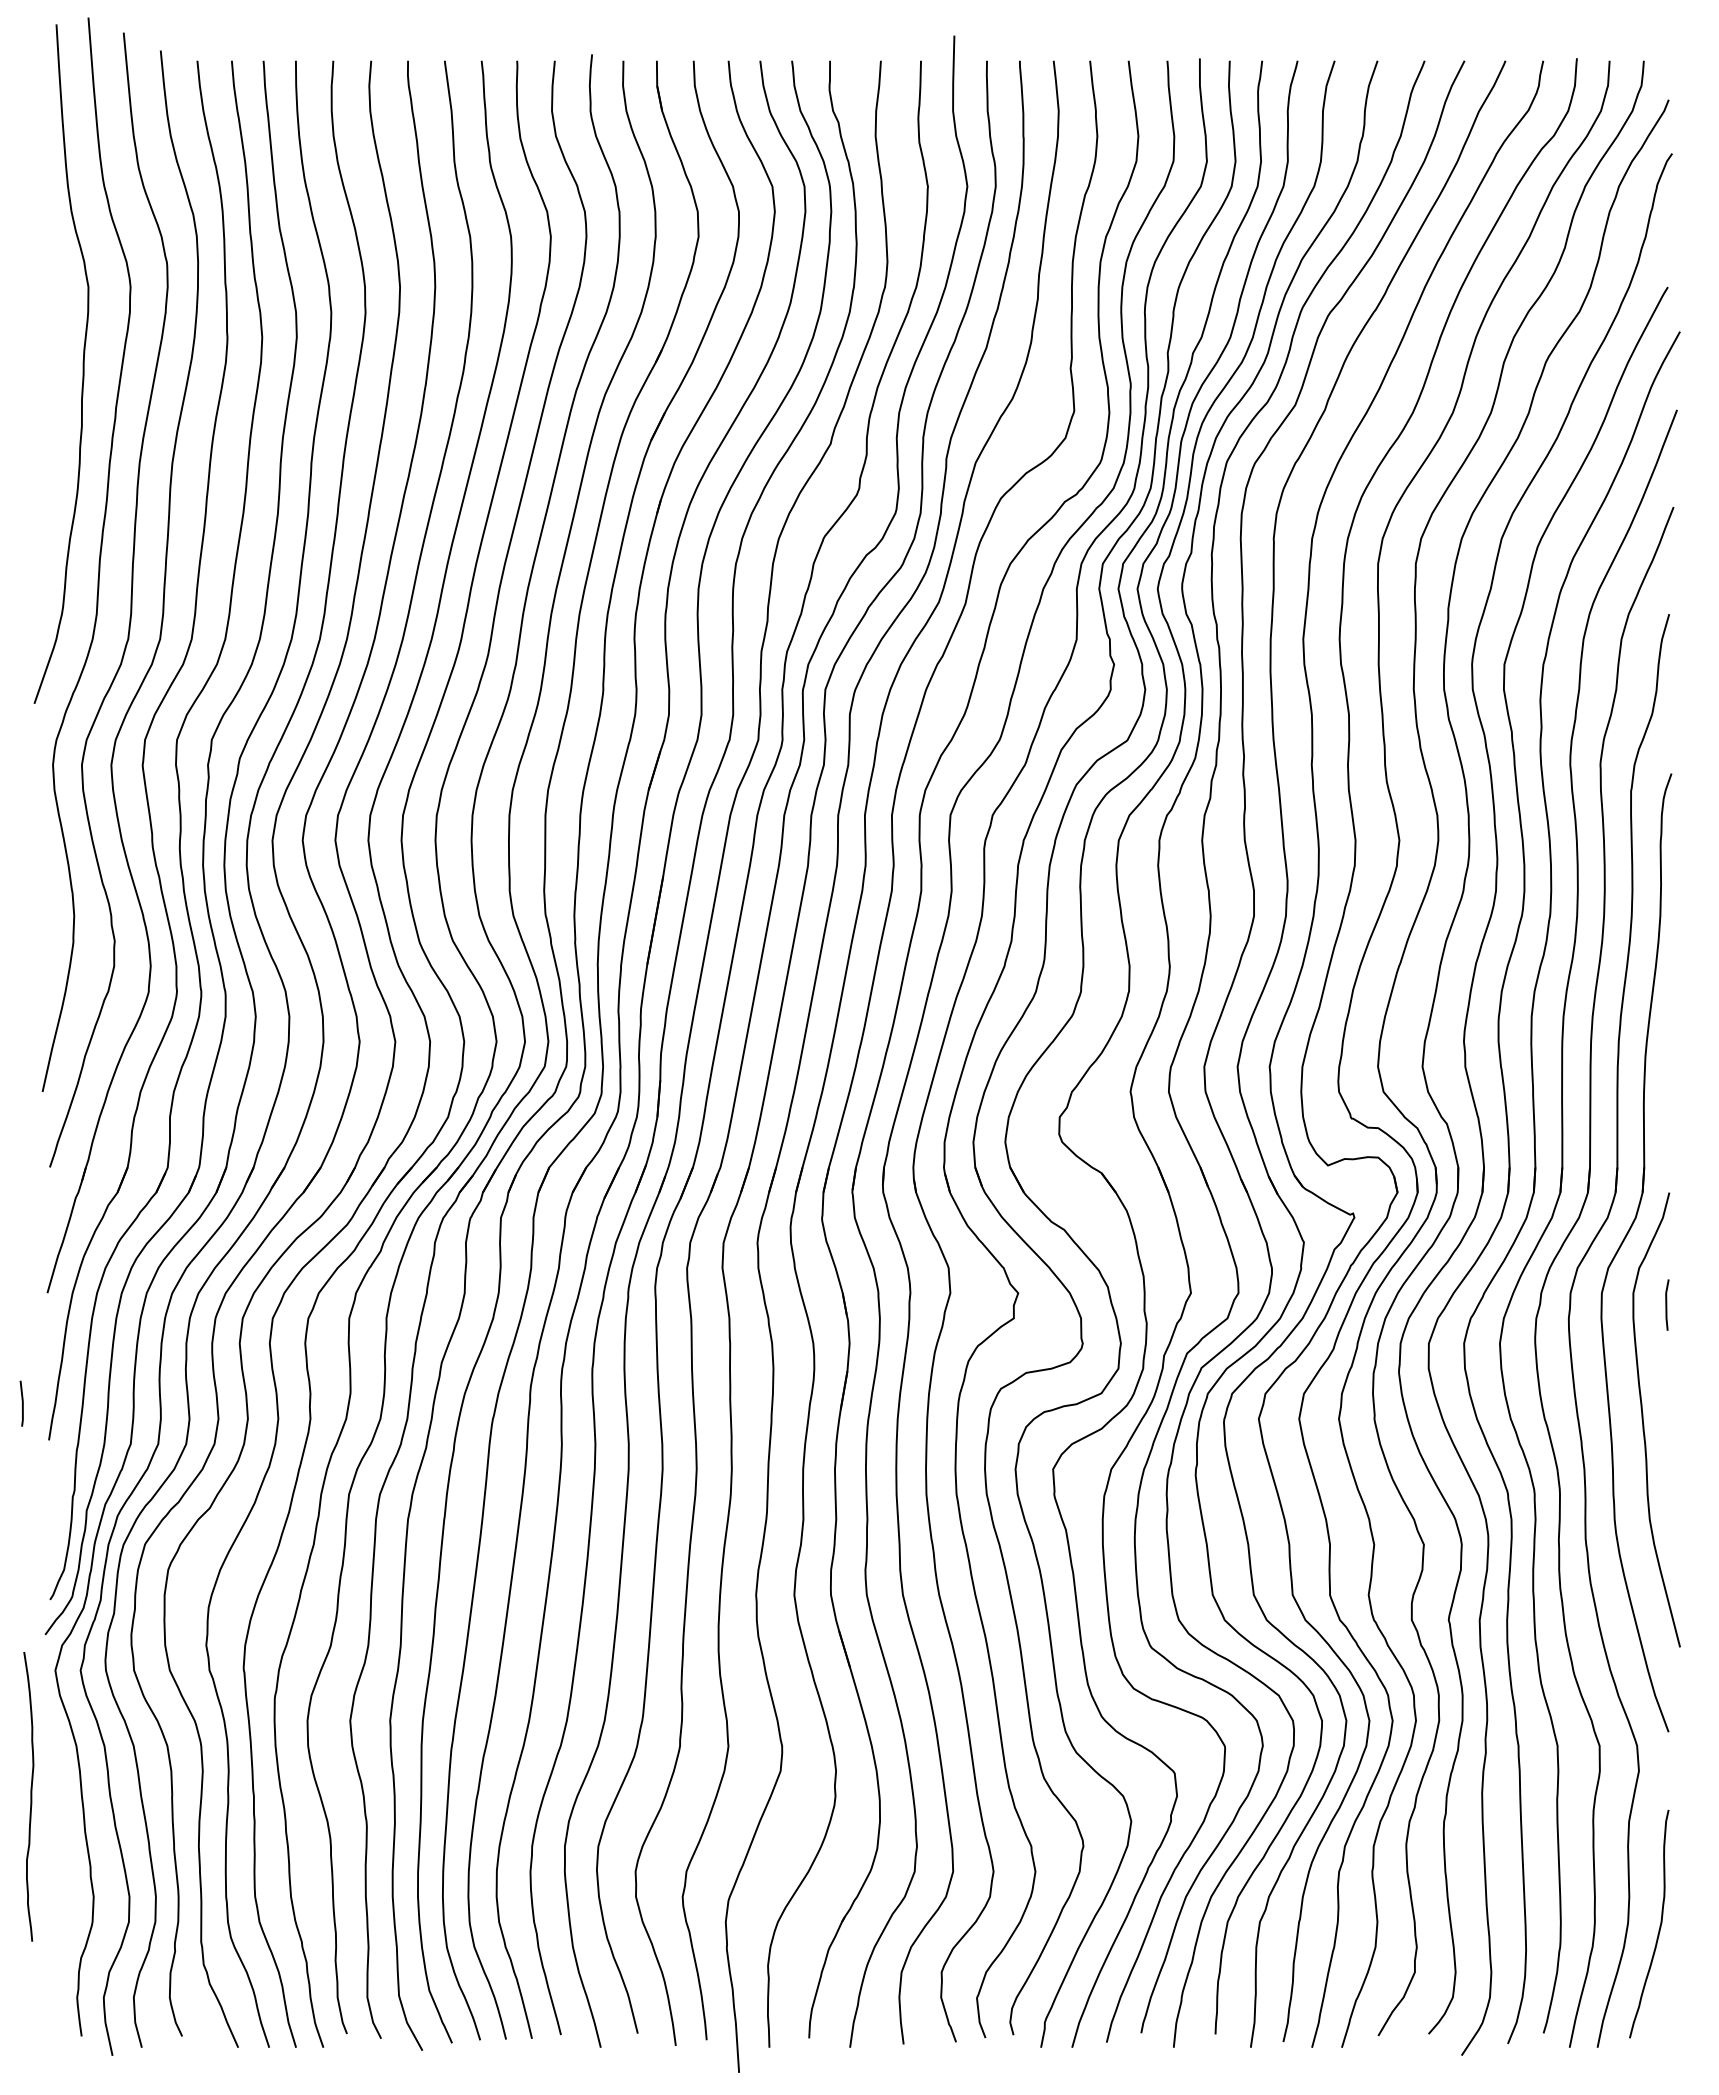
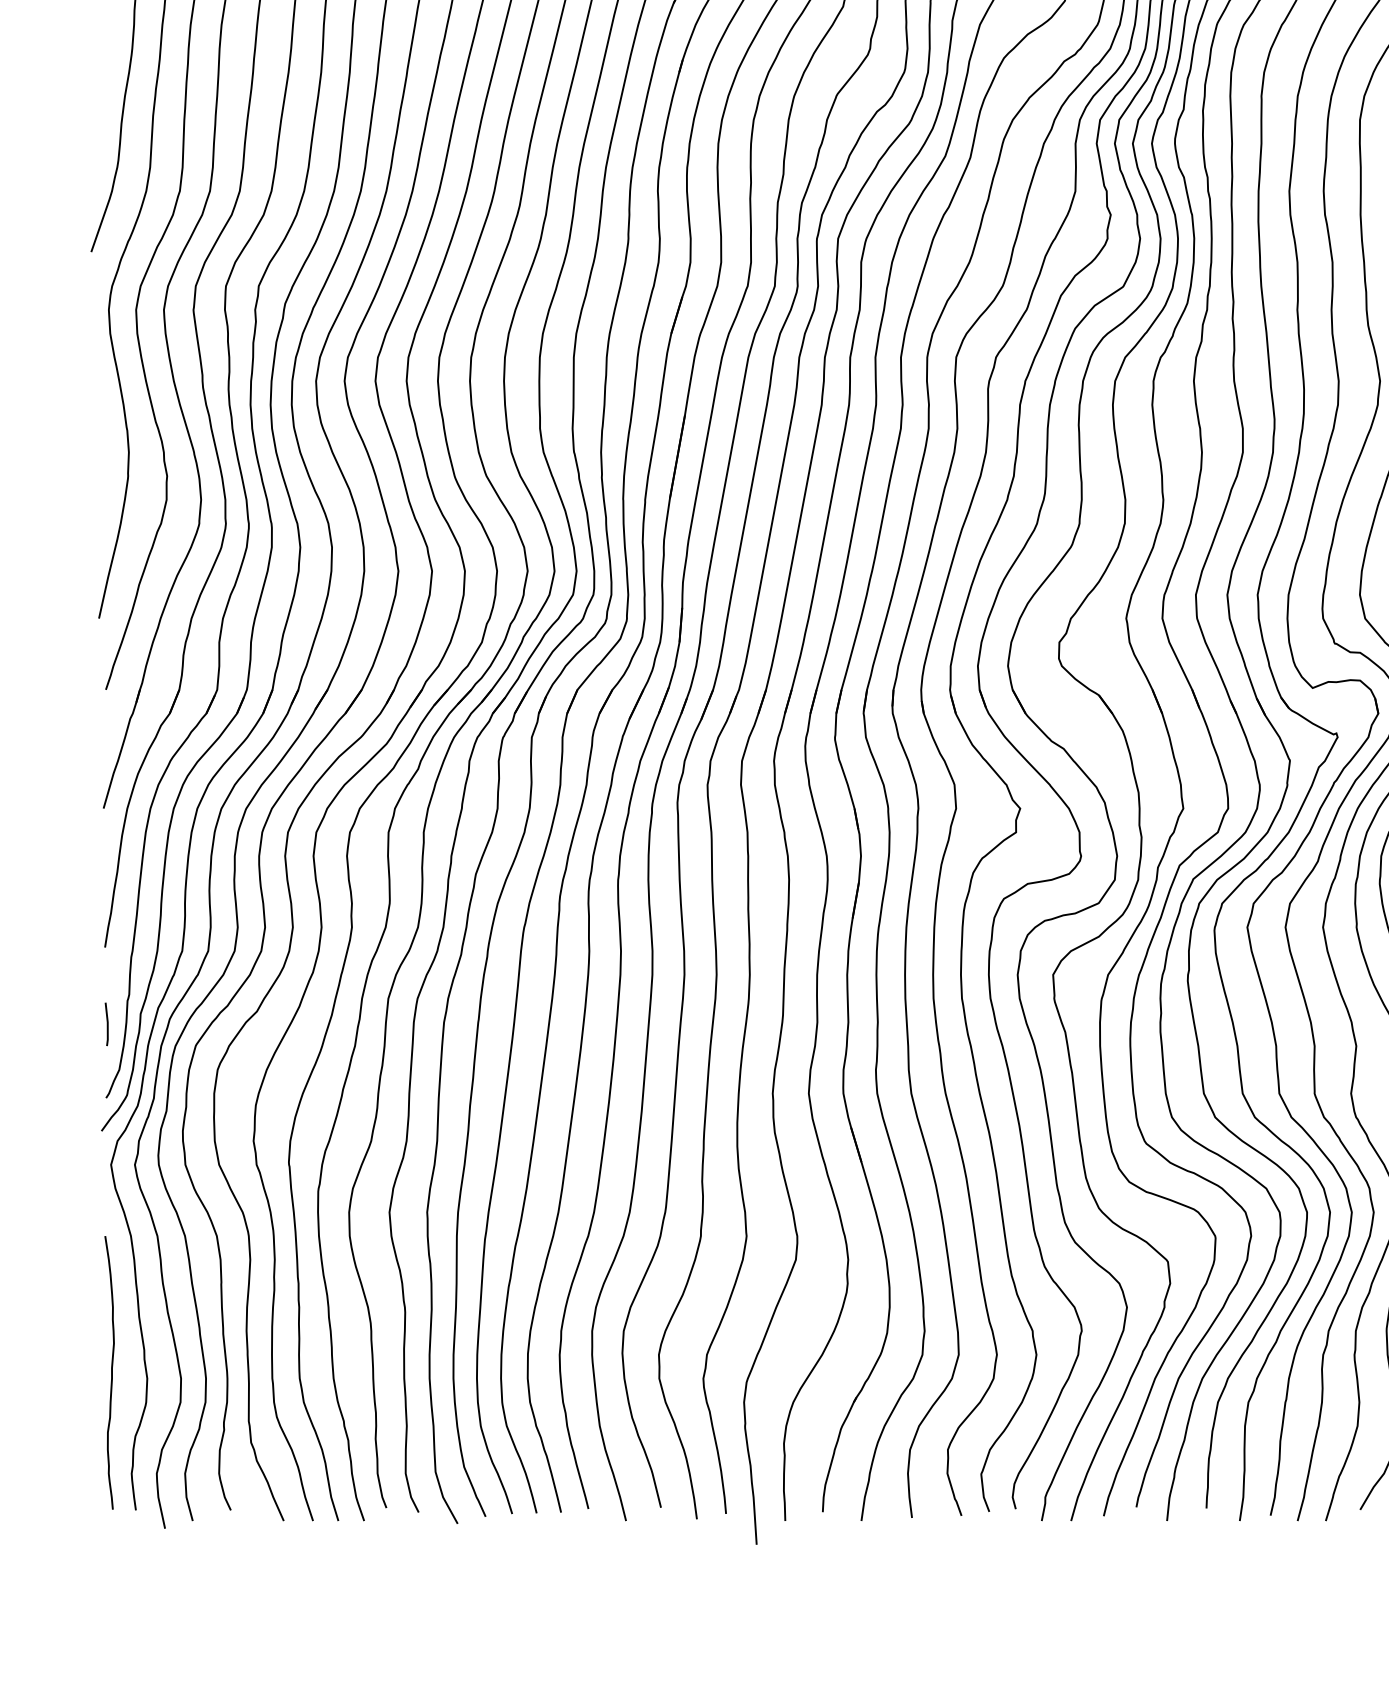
line: (22, 1403) -> (107, 1024), moved
curve: (30, 1796) -> (111, 1372), moved

